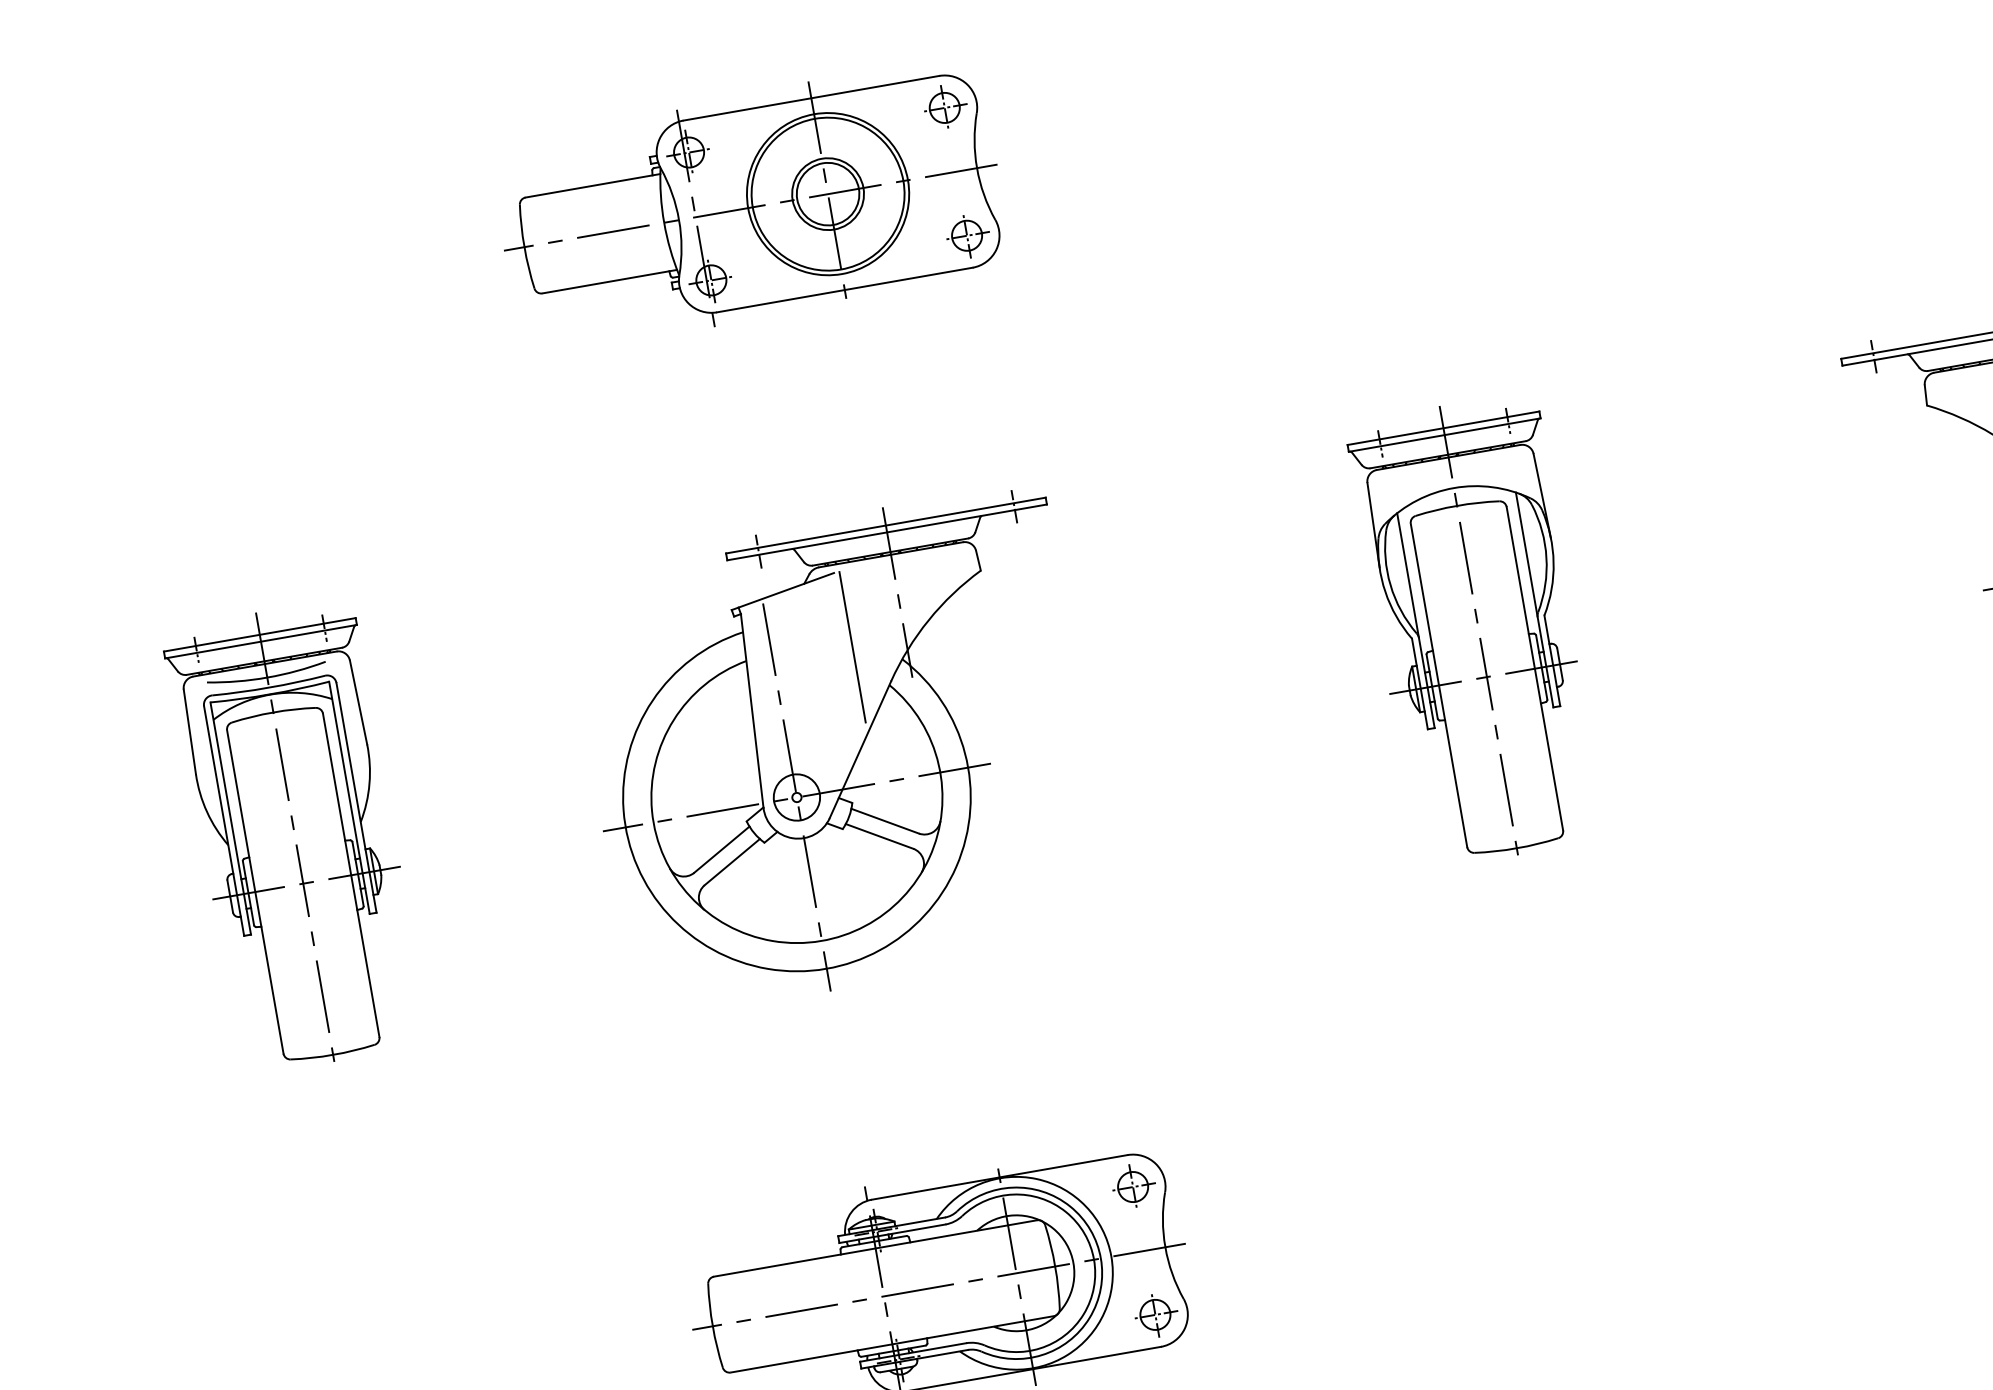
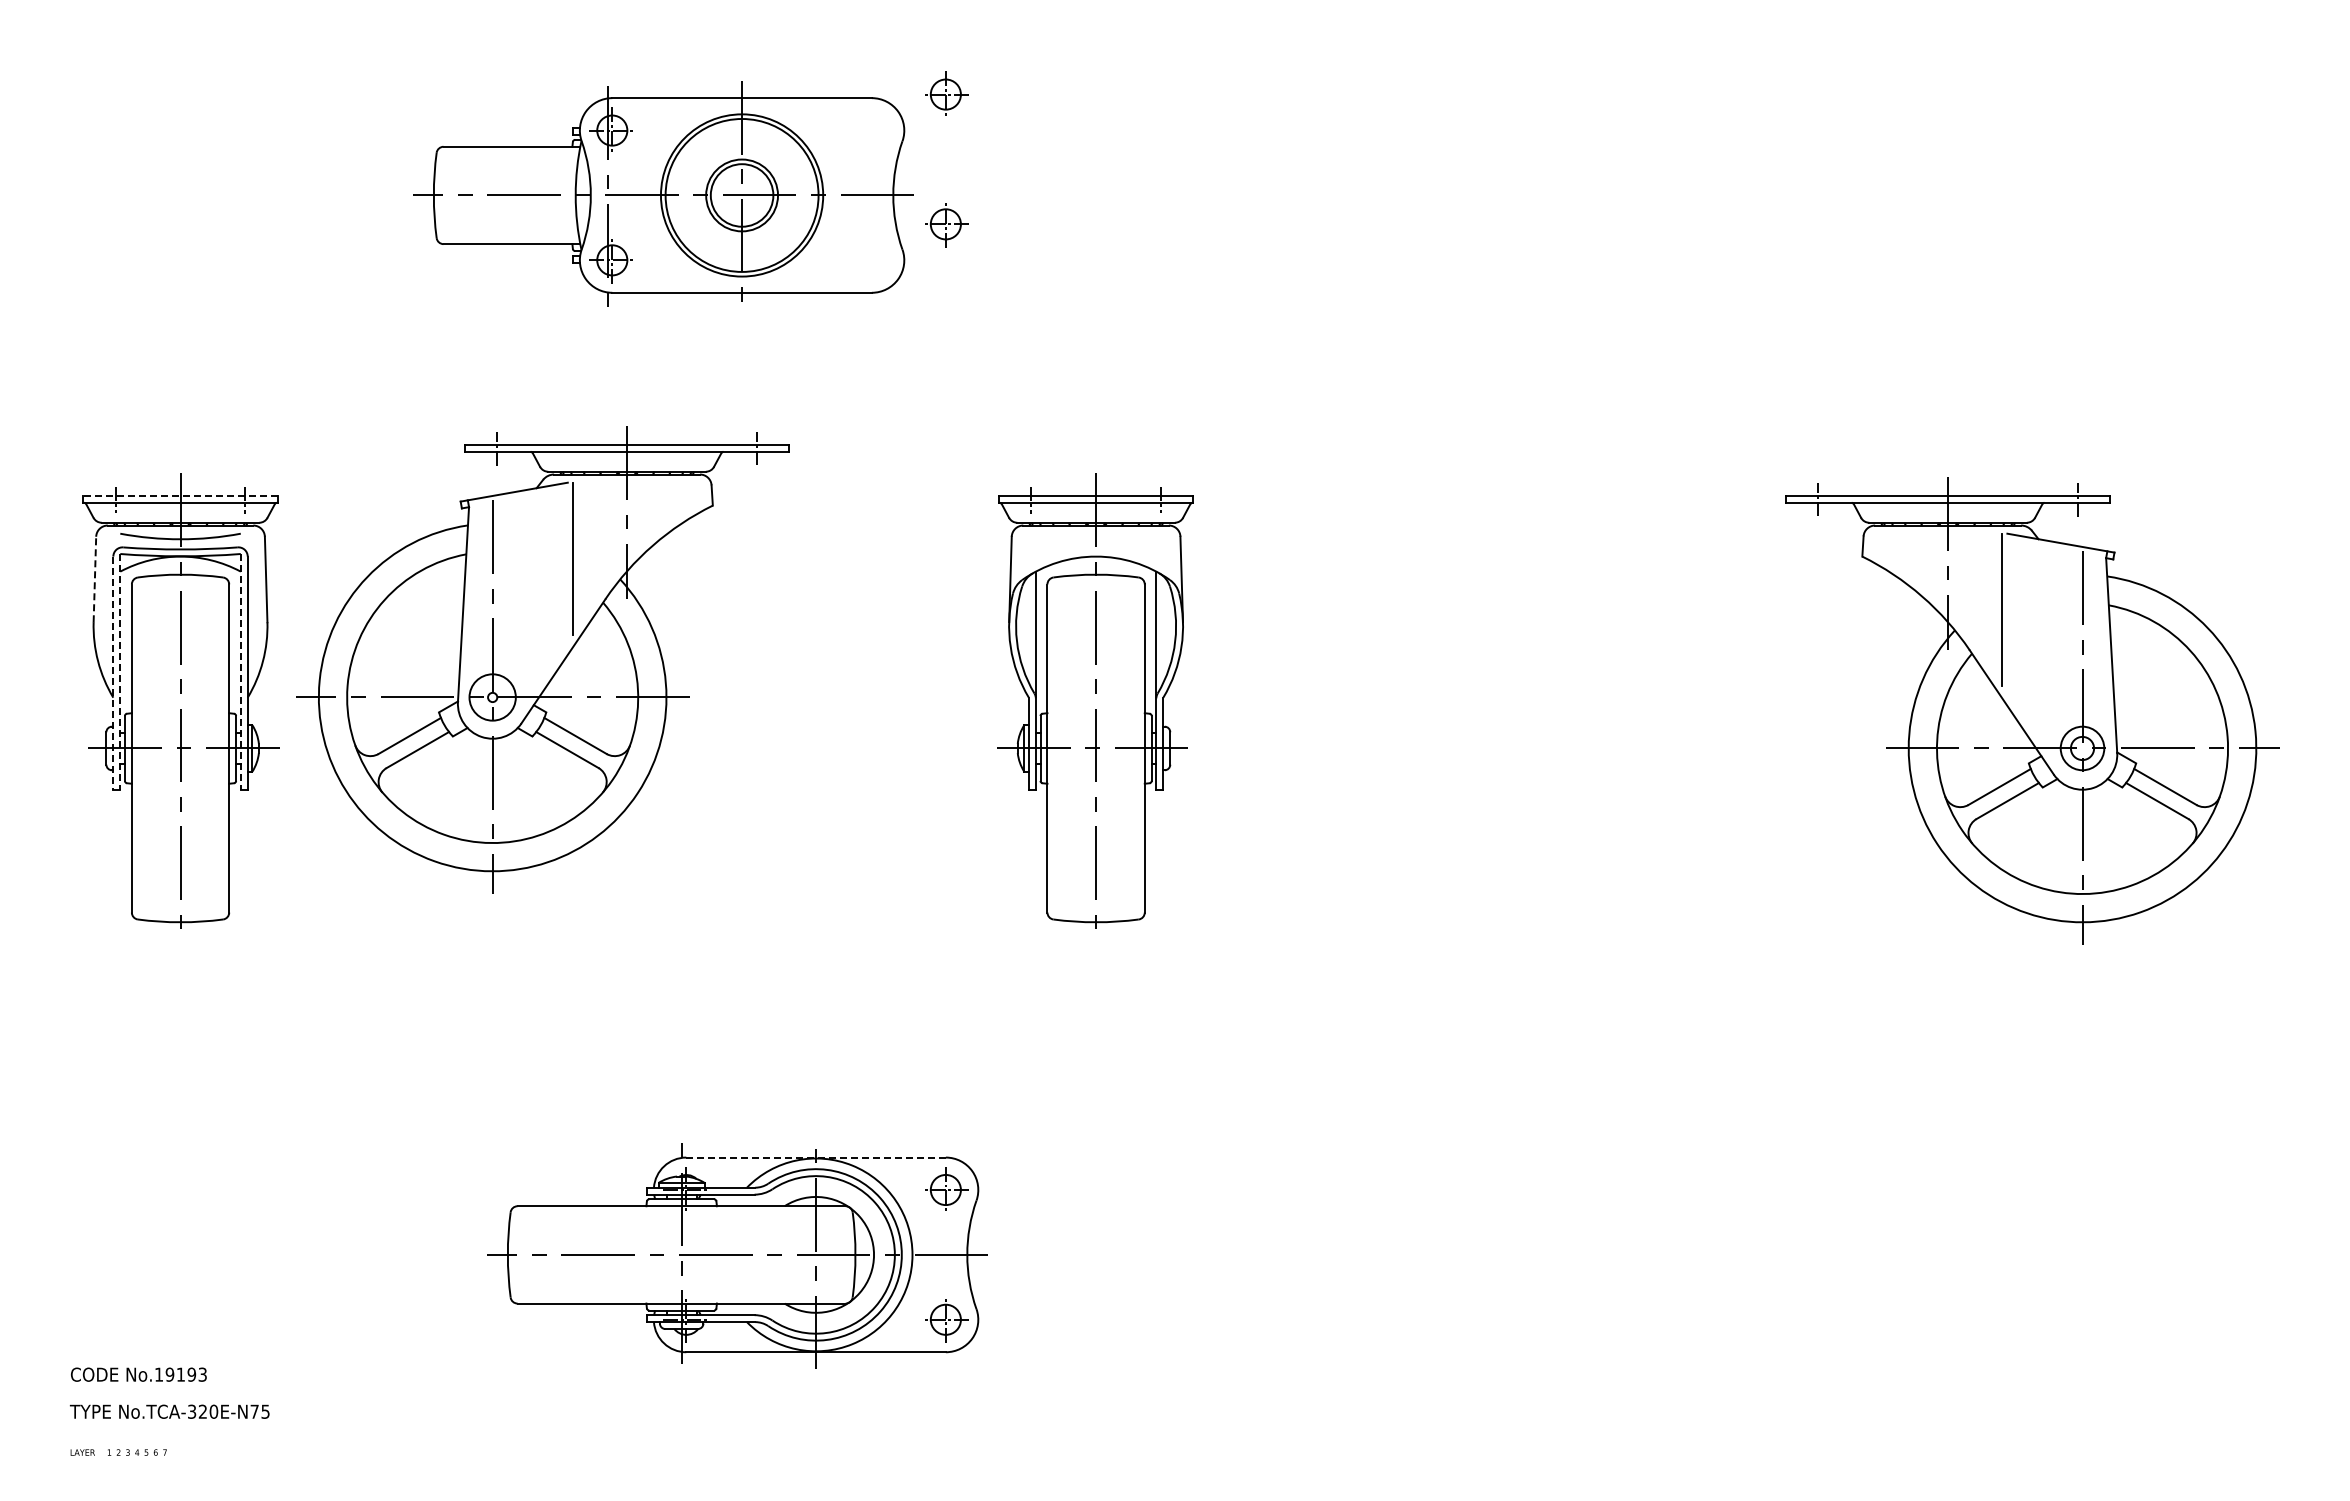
part: (750, 205) -> (663, 193), moved
part: (1478, 629) -> (1095, 700), moved
line: (259, 634) -> (180, 495), solid -> dashed
line: (189, 732) -> (94, 579), solid -> dashed
part: (839, 751) -> (542, 659), moved
line: (349, 797) -> (240, 671), solid -> dashed
line: (230, 818) -> (120, 671), solid -> dashed
line: (224, 821) -> (113, 673), solid -> dashed
line: (1000, 1177) -> (816, 1157), solid -> dashed

